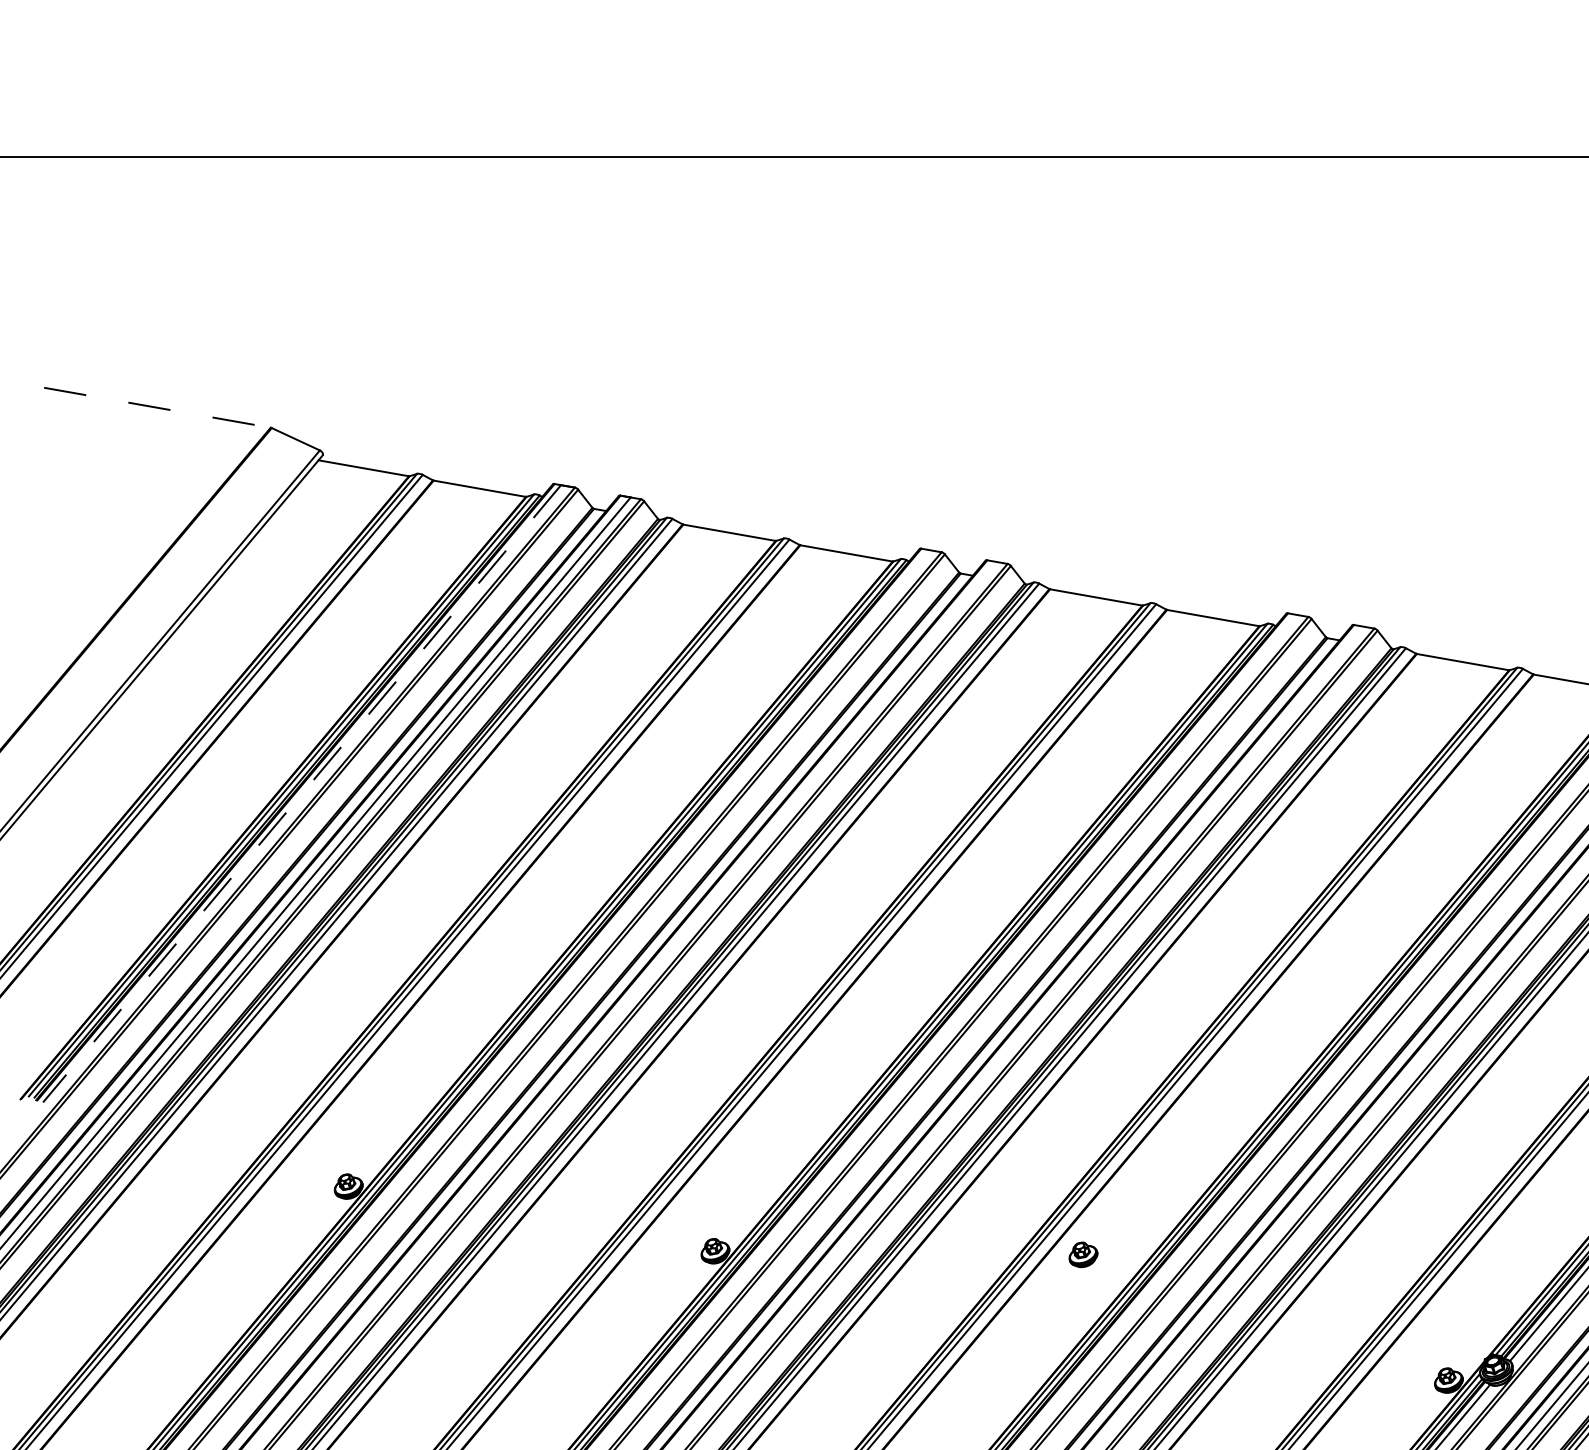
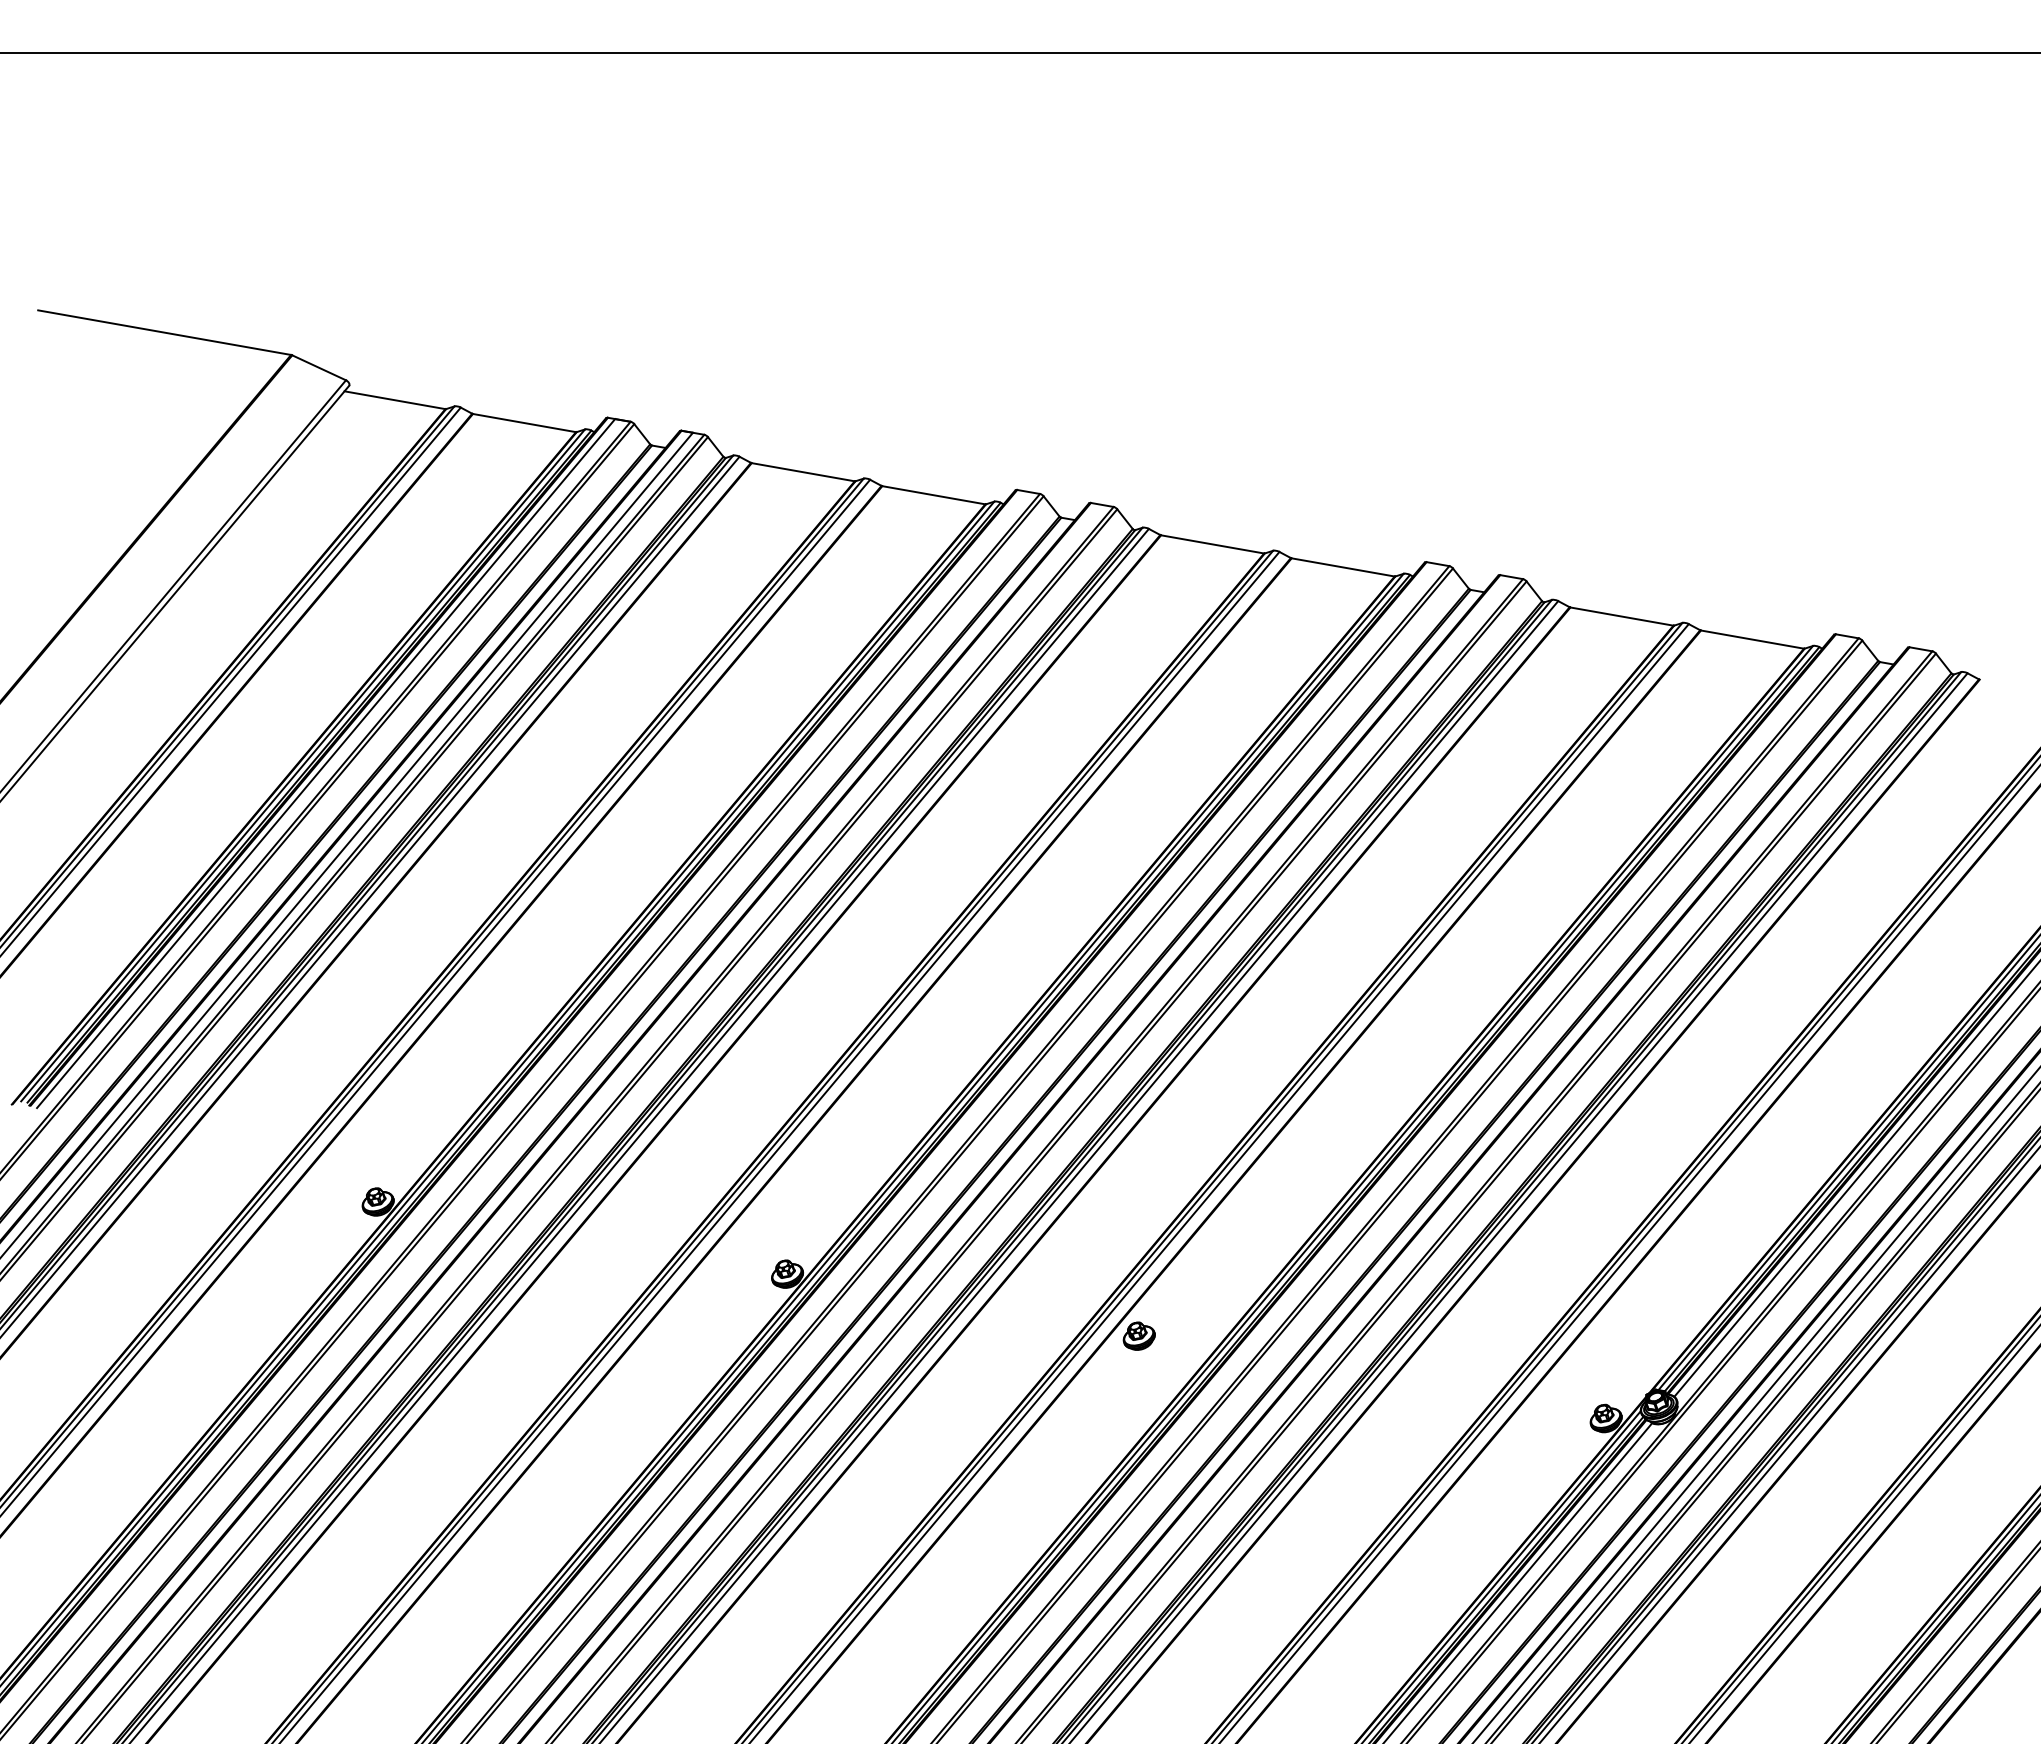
line: (158, 407) -> (165, 332), dashed -> solid
line: (302, 793) -> (326, 763), dashed -> solid
part: (1082, 1254) -> (1138, 1335), moved

